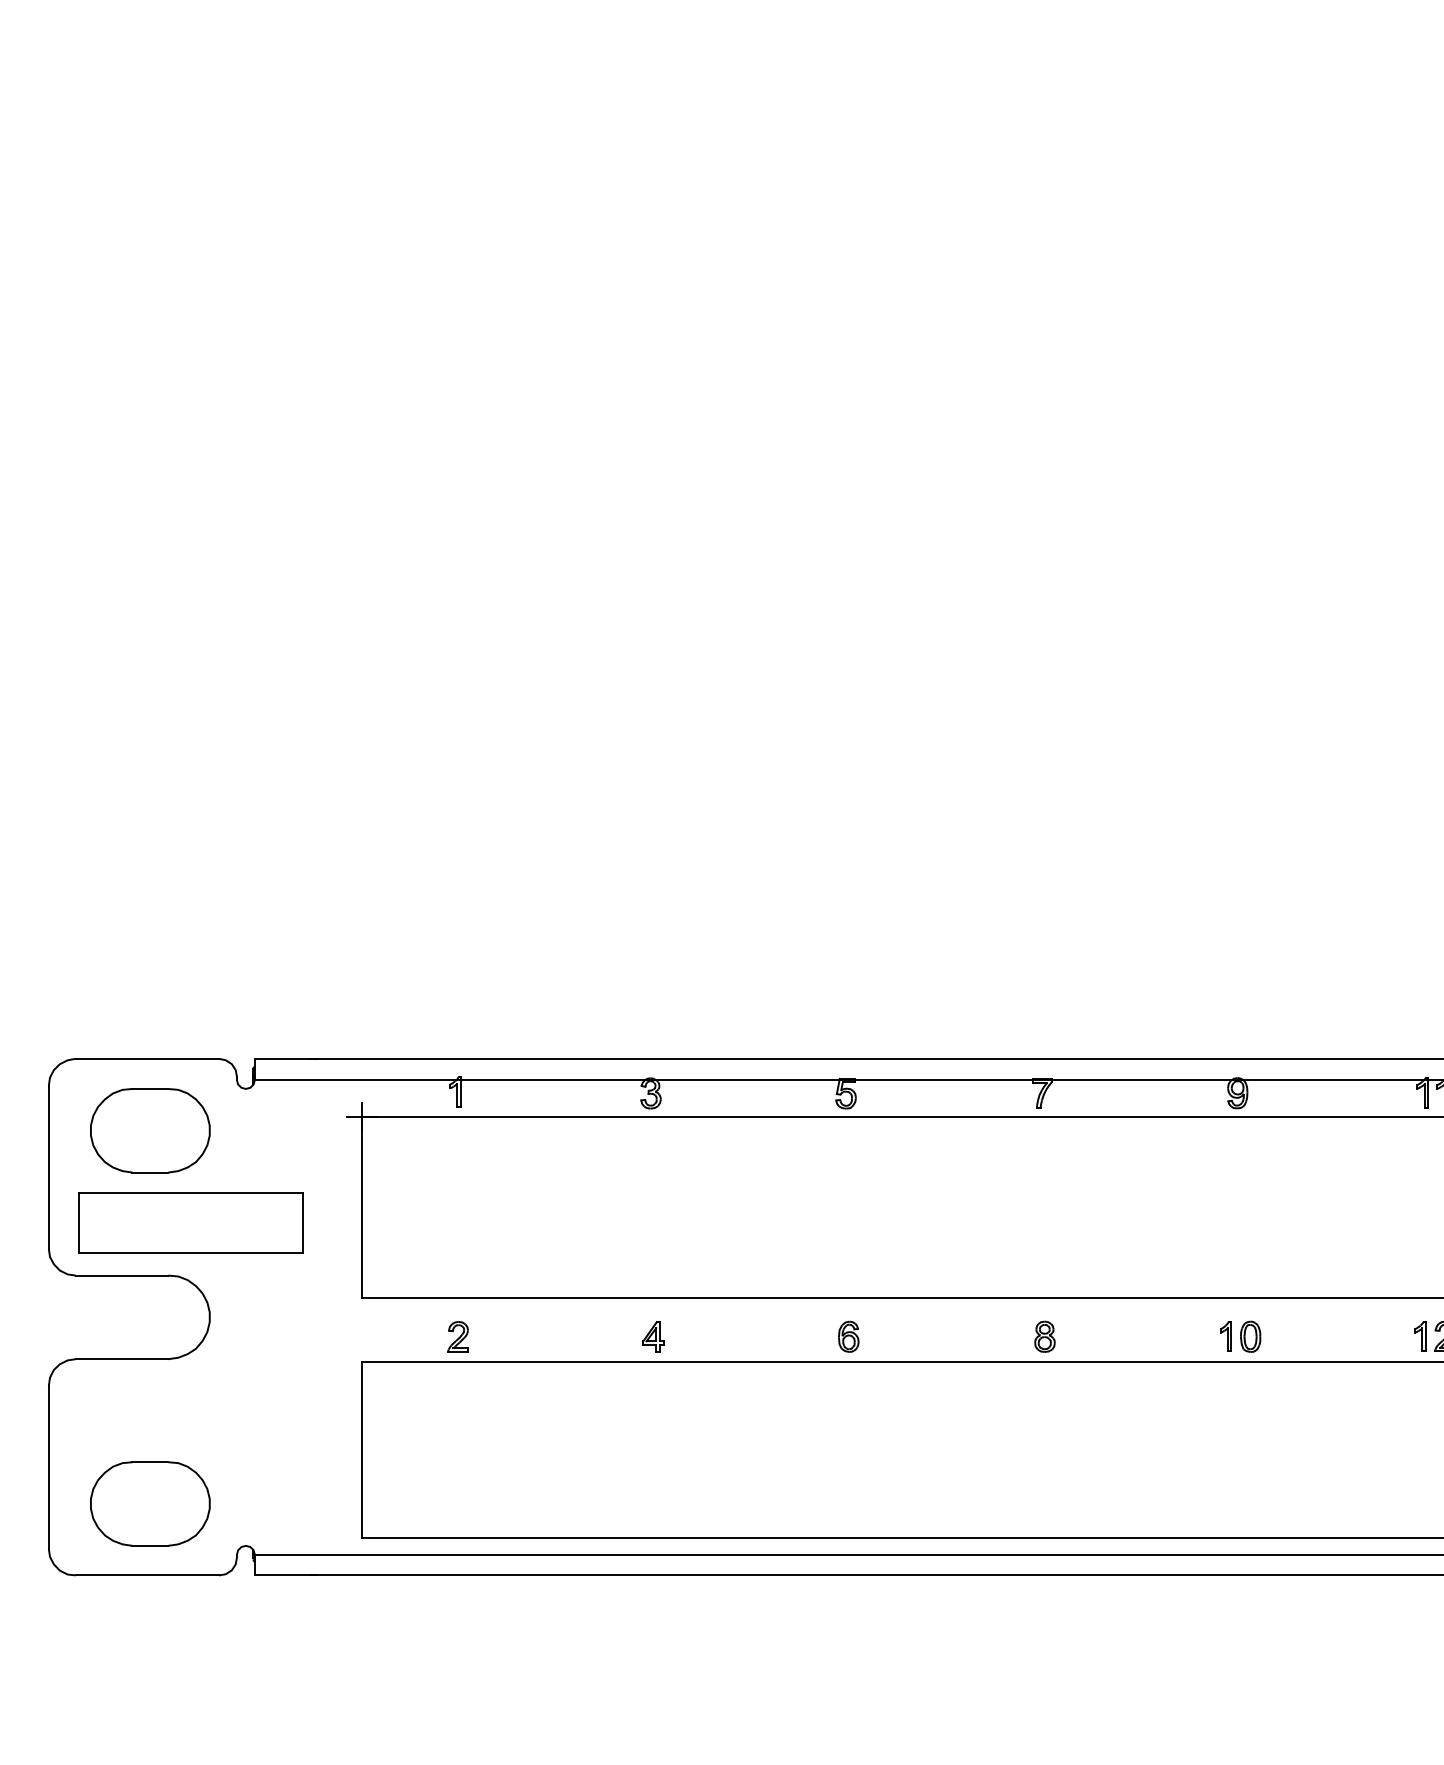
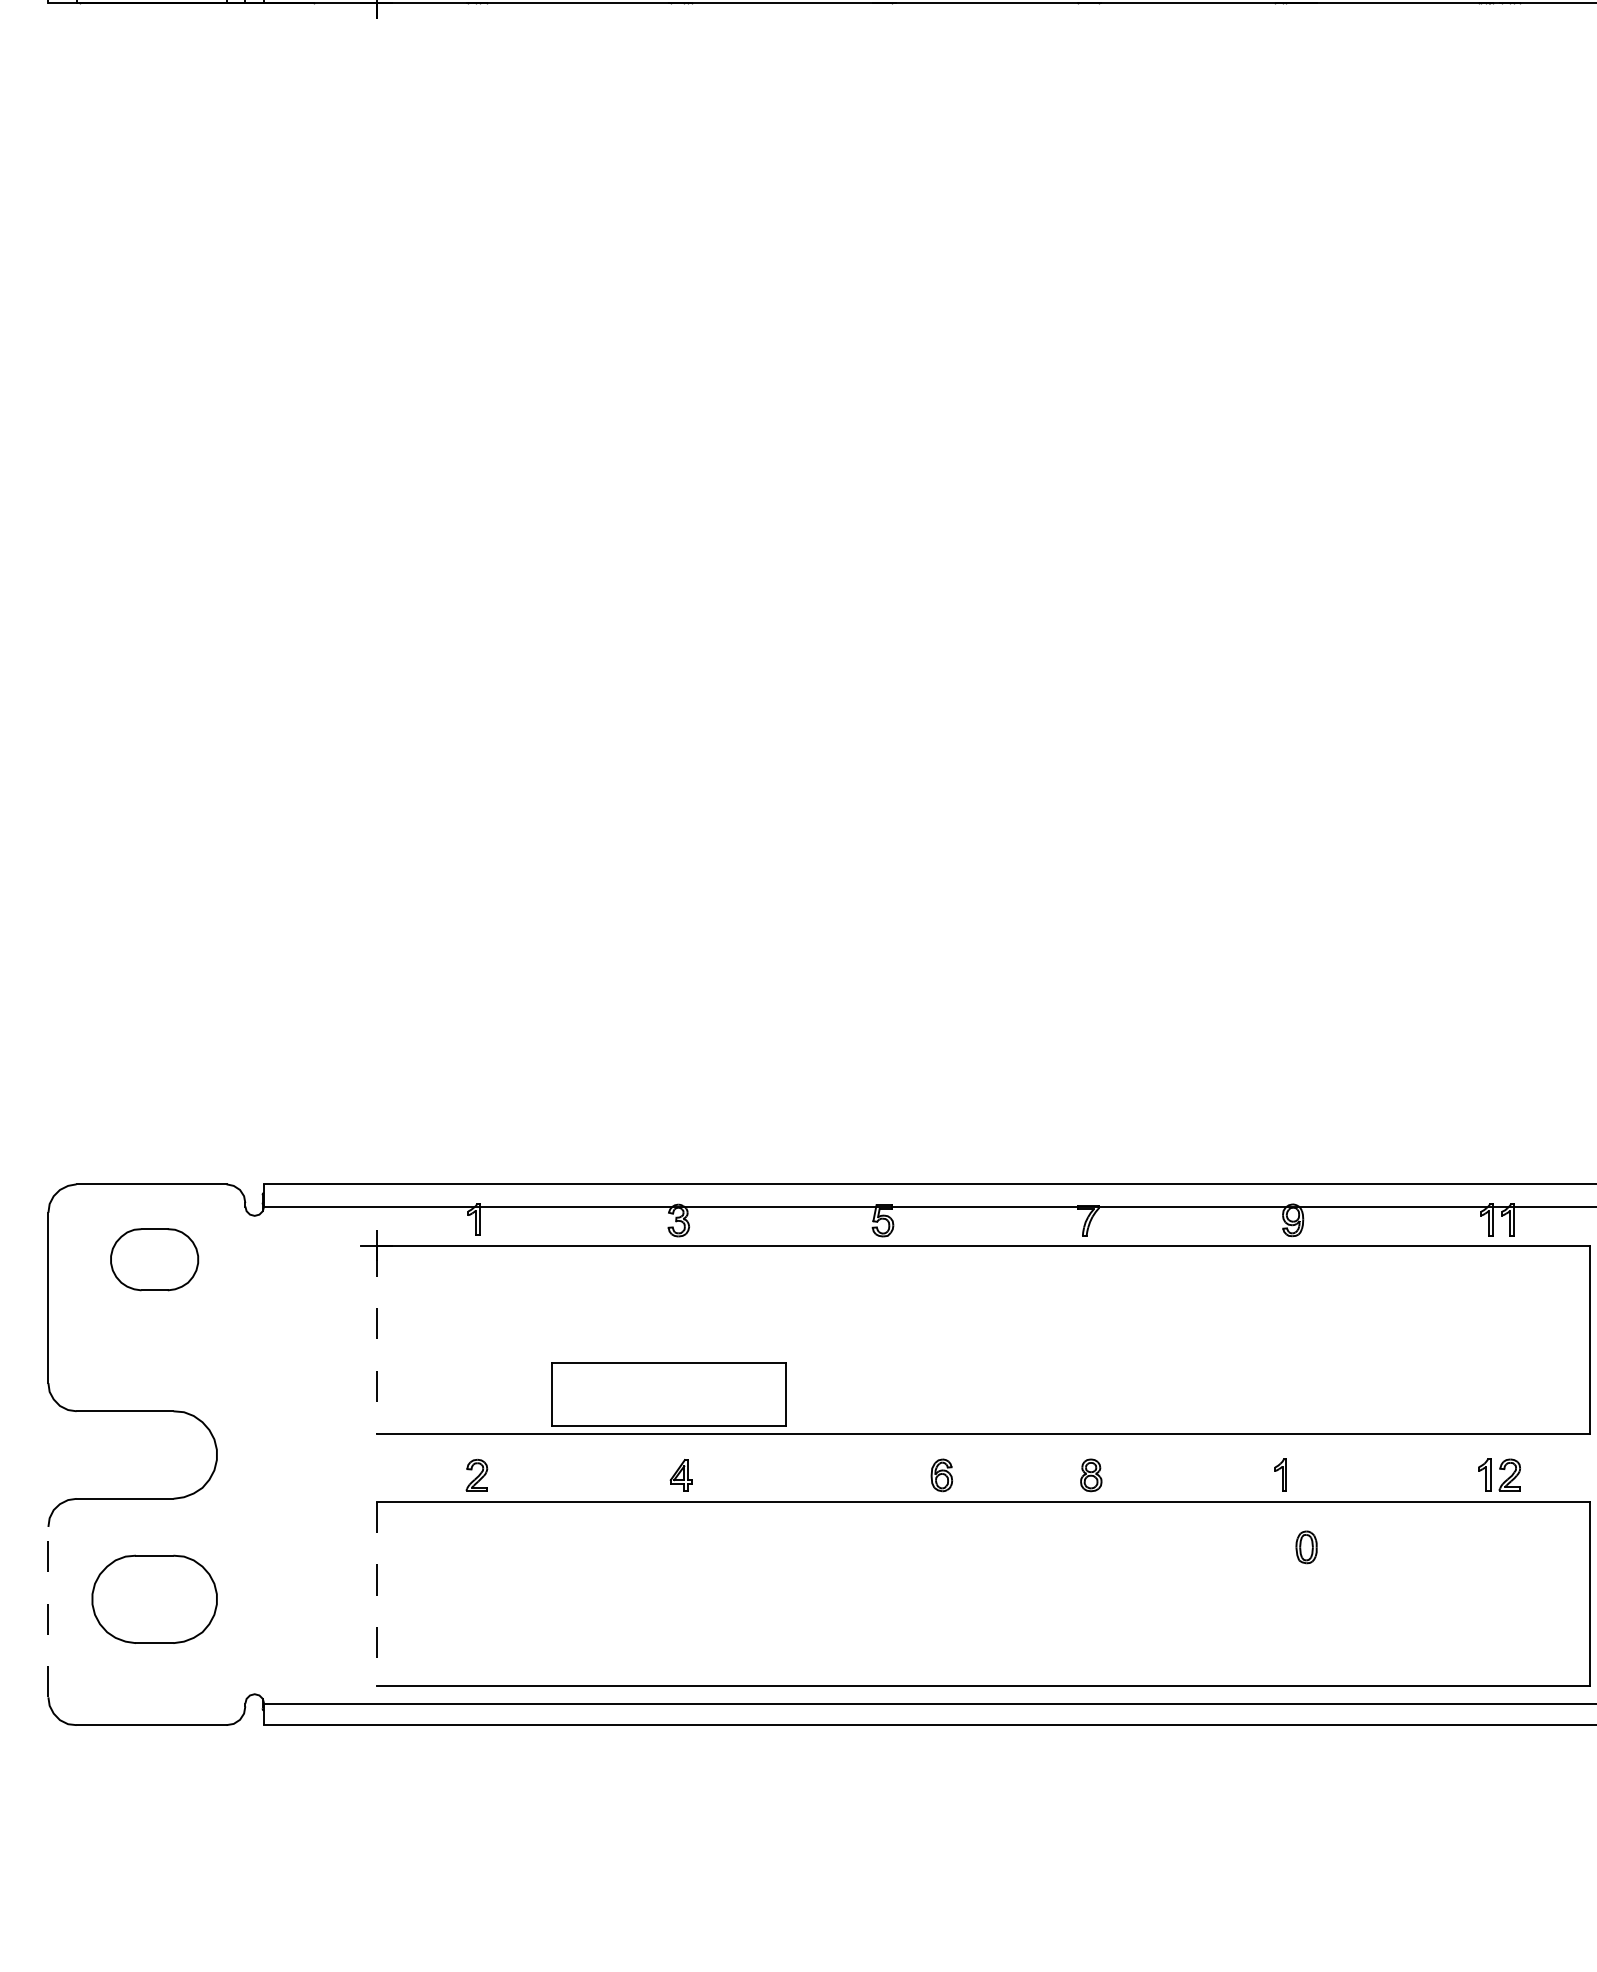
part: (150, 1130) -> (154, 1259), size x0.7
line: (362, 1207) -> (376, 1340), solid -> dashed
part: (190, 1223) -> (668, 1394), moved
part: (848, 1336) -> (941, 1475), moved
part: (1250, 1336) -> (1306, 1547), moved
line: (362, 1450) -> (376, 1594), solid -> dashed
line: (48, 1466) -> (48, 1611), solid -> dashed
part: (150, 1503) -> (154, 1598), moved

